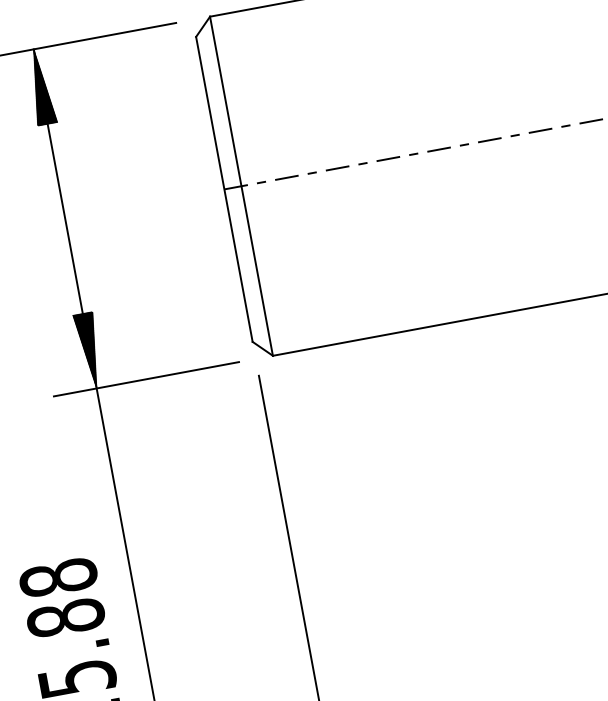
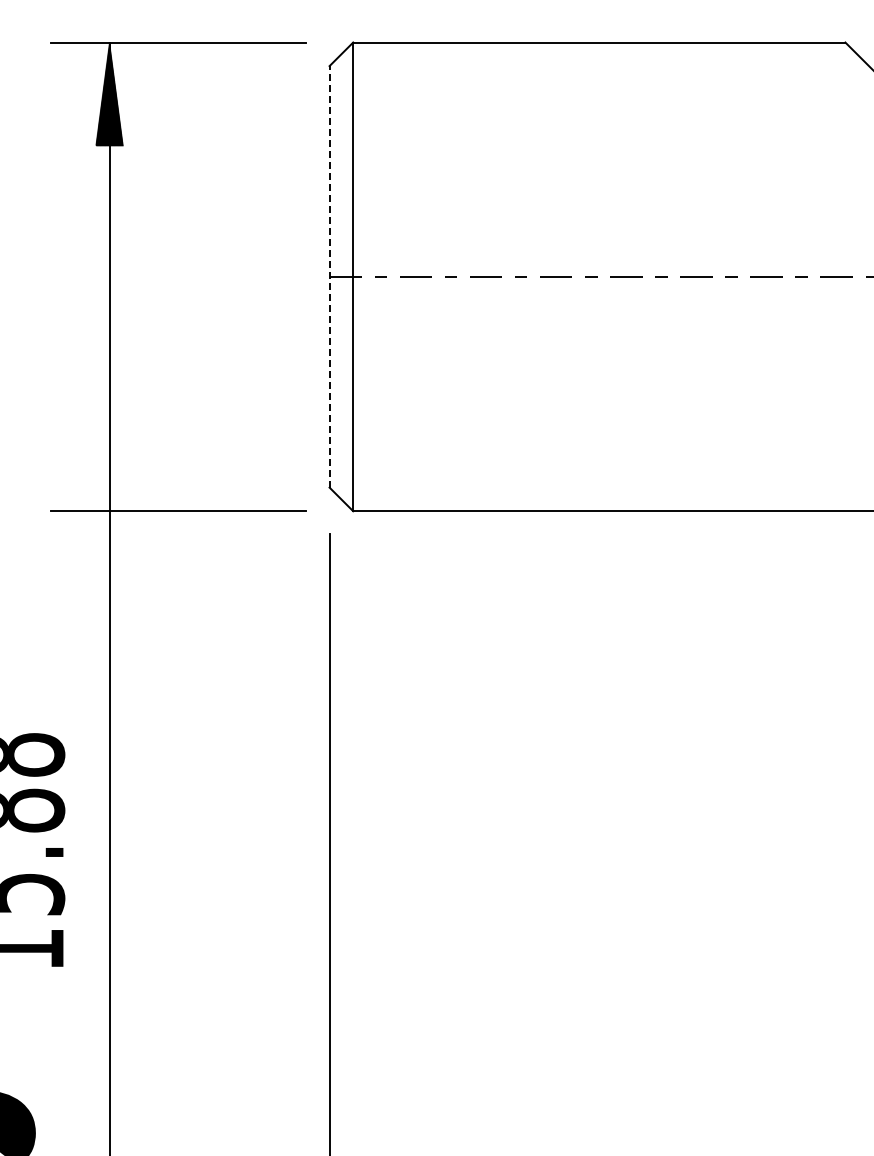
line: (224, 189) -> (329, 276), solid -> dashed
hatch: (89, 350) -> (109, 458), removed

